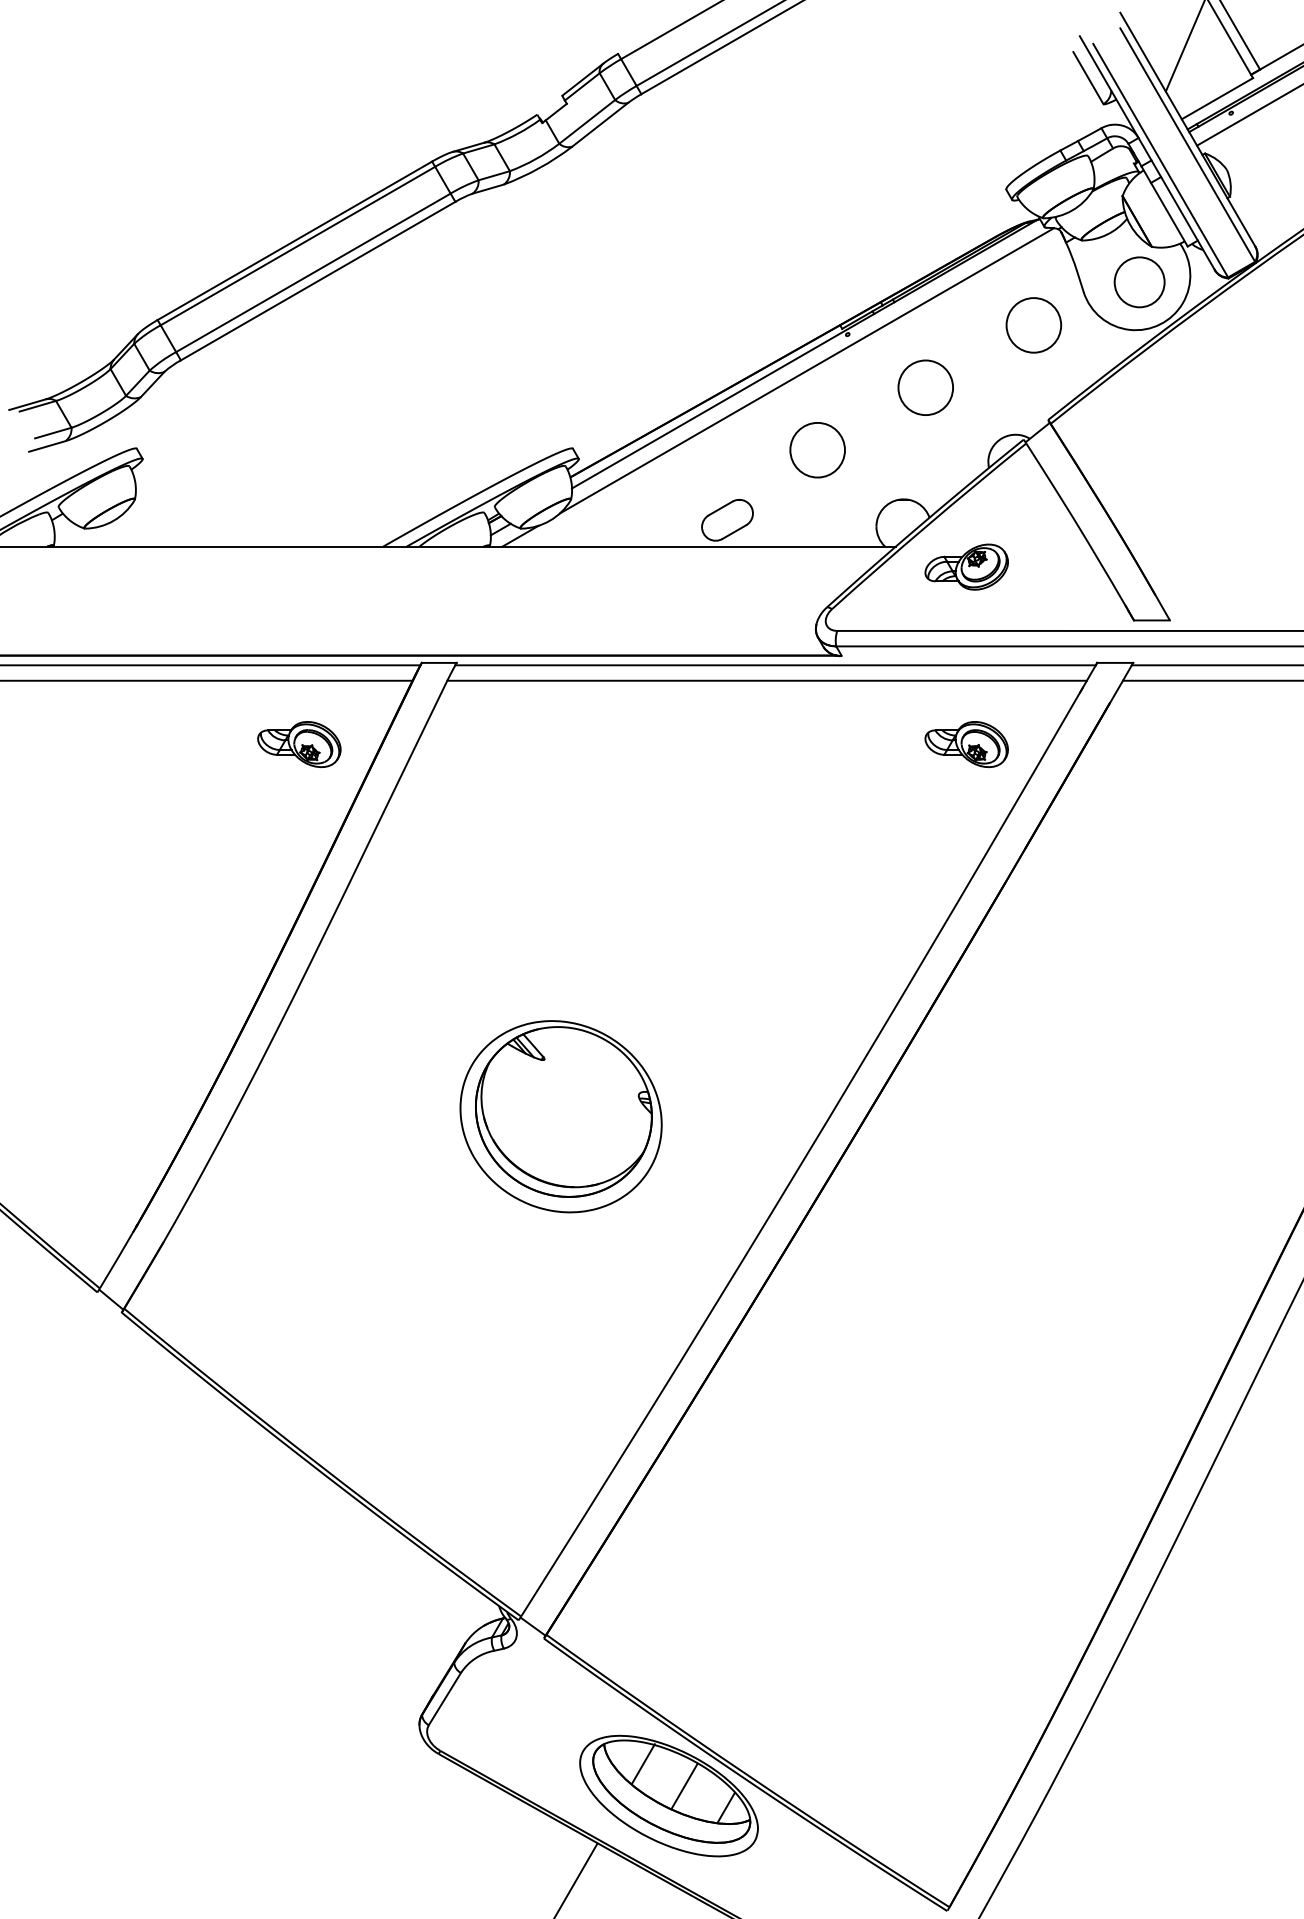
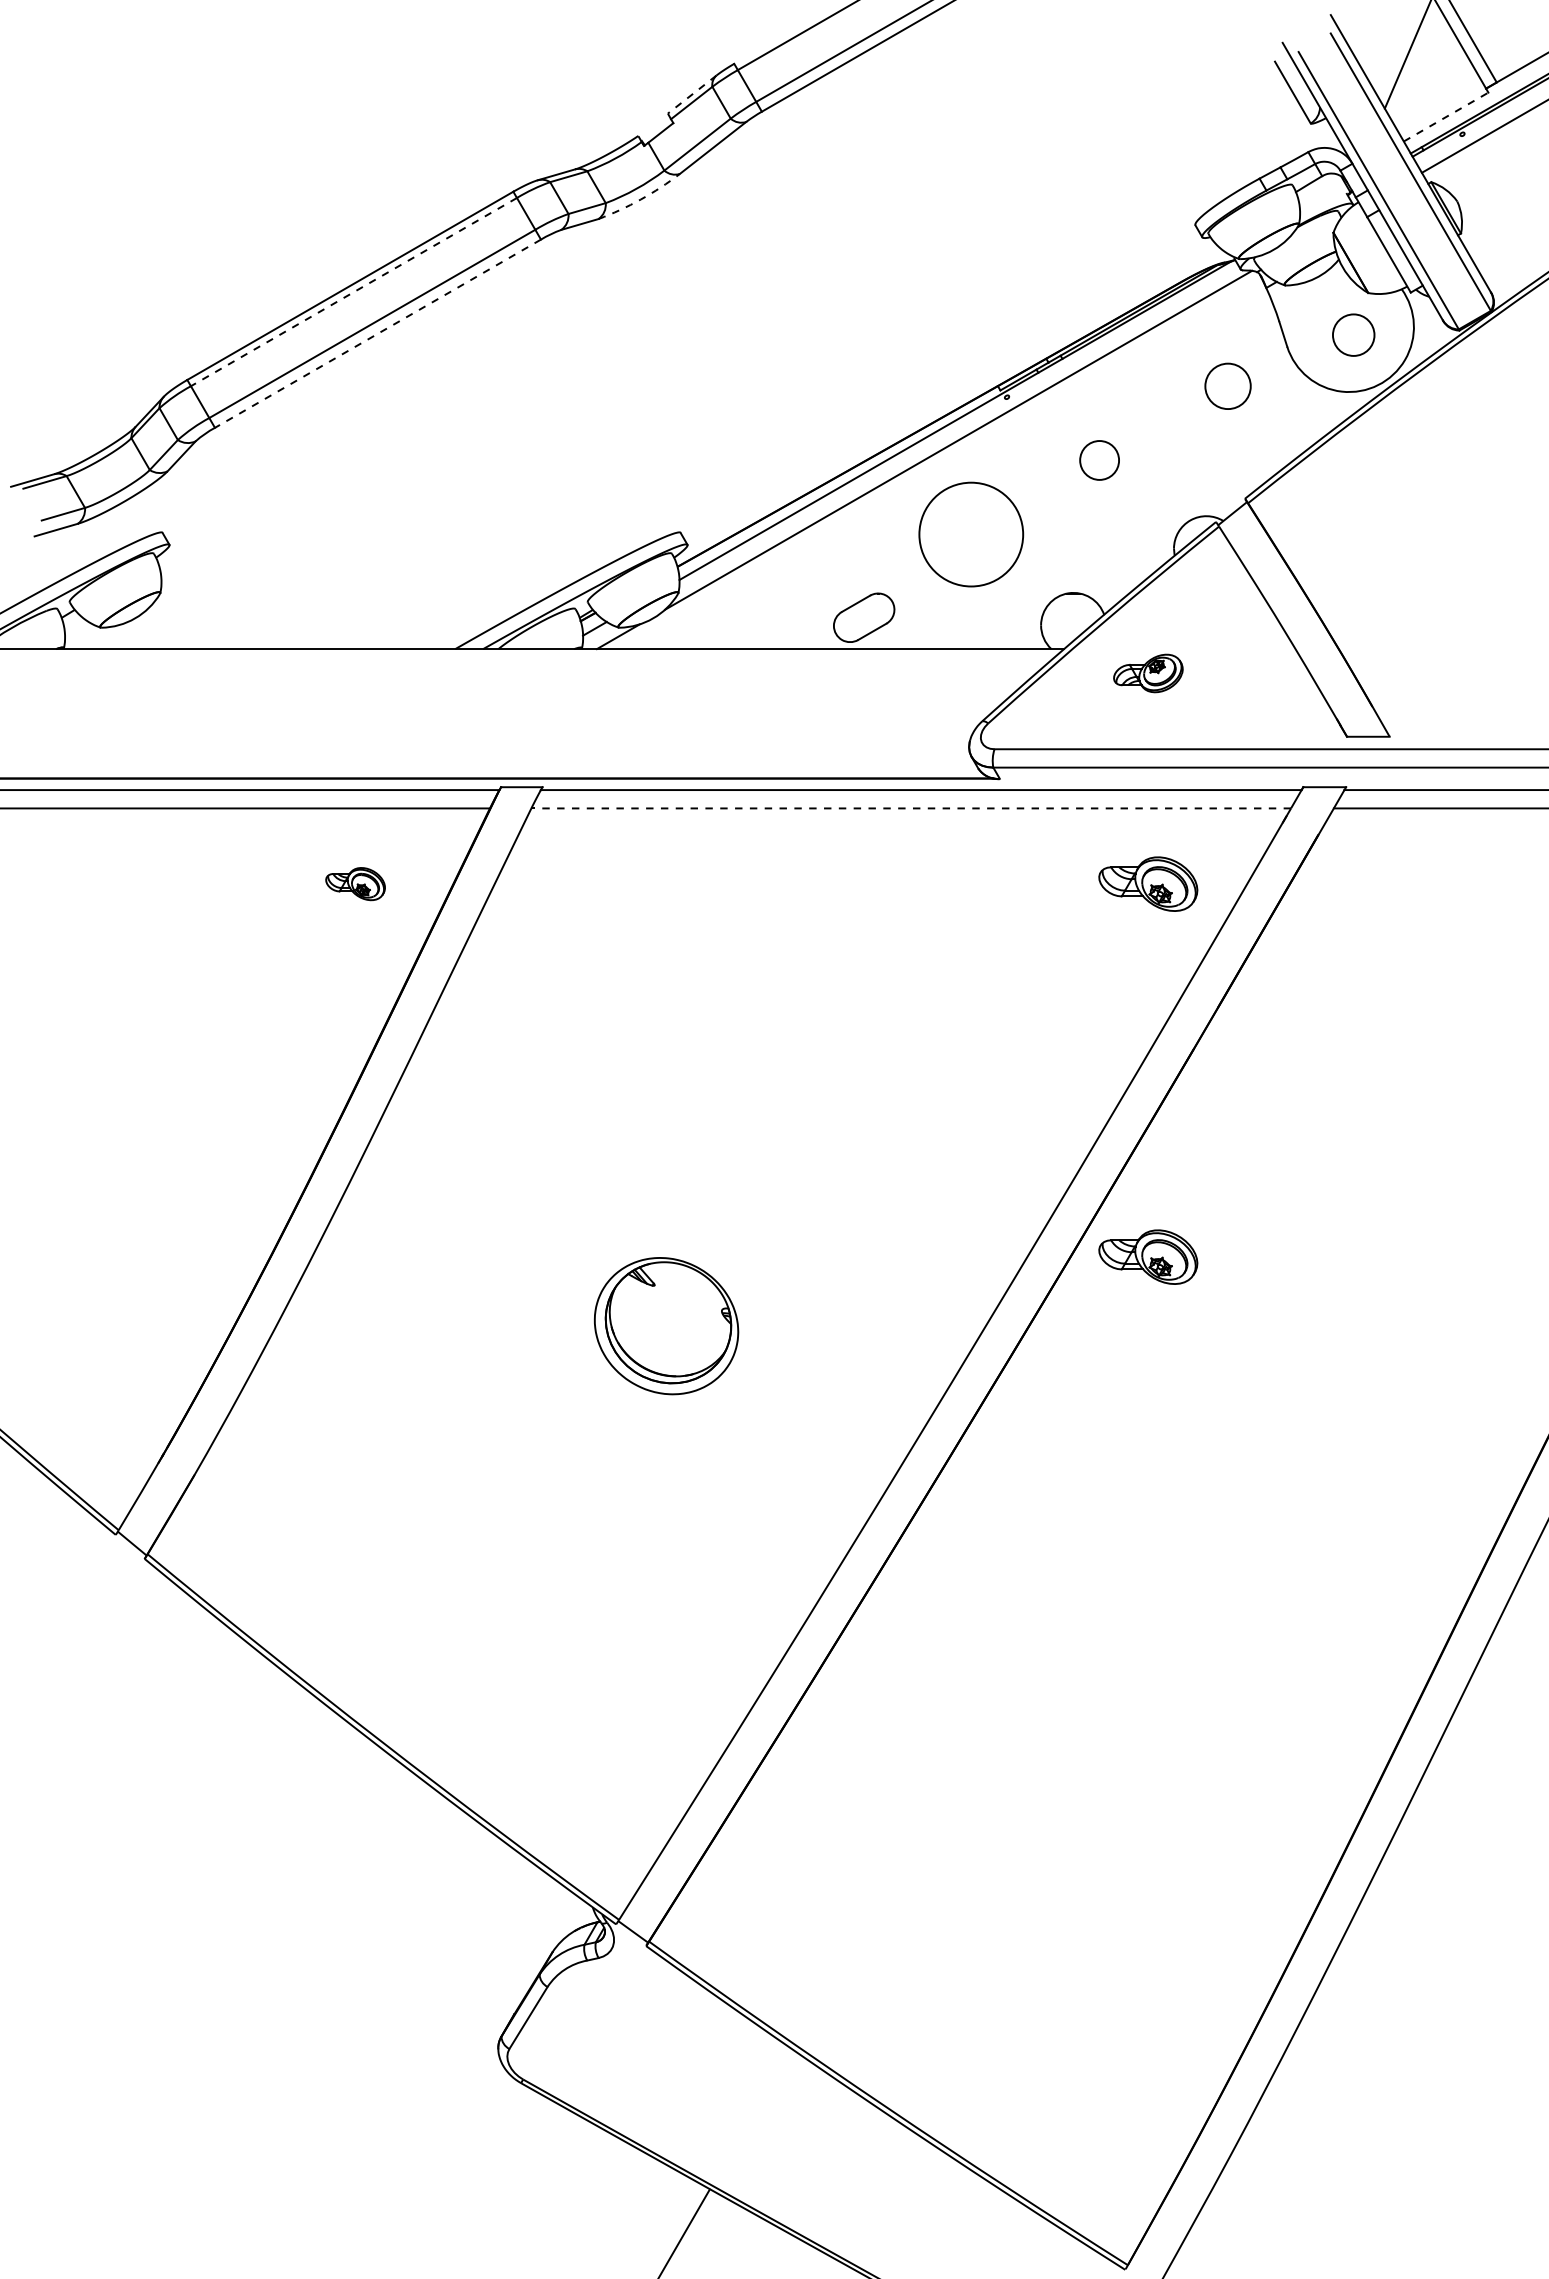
line: (582, 79) -> (692, 94), solid -> dashed
line: (1217, 99) -> (1446, 117), solid -> dashed
arc: (539, 168) -> (640, 199), solid -> dashed
line: (297, 246) -> (353, 292), solid -> dashed
line: (317, 280) -> (377, 333), solid -> dashed
circle: (1139, 281) -> (1353, 334), size x0.7
circle: (1033, 325) -> (1227, 386), size x0.7
circle: (925, 387) -> (1099, 460), size x0.6
circle: (817, 450) -> (970, 534), size x1.6
part: (966, 567) -> (1148, 673), size x0.7
line: (767, 680) -> (911, 808), solid -> dashed
part: (299, 743) -> (355, 883), size x0.6
part: (966, 1058) -> (1148, 1256), added
part: (561, 1116) -> (666, 1325), size x0.6
part: (668, 1795) -> (794, 2132), removed

